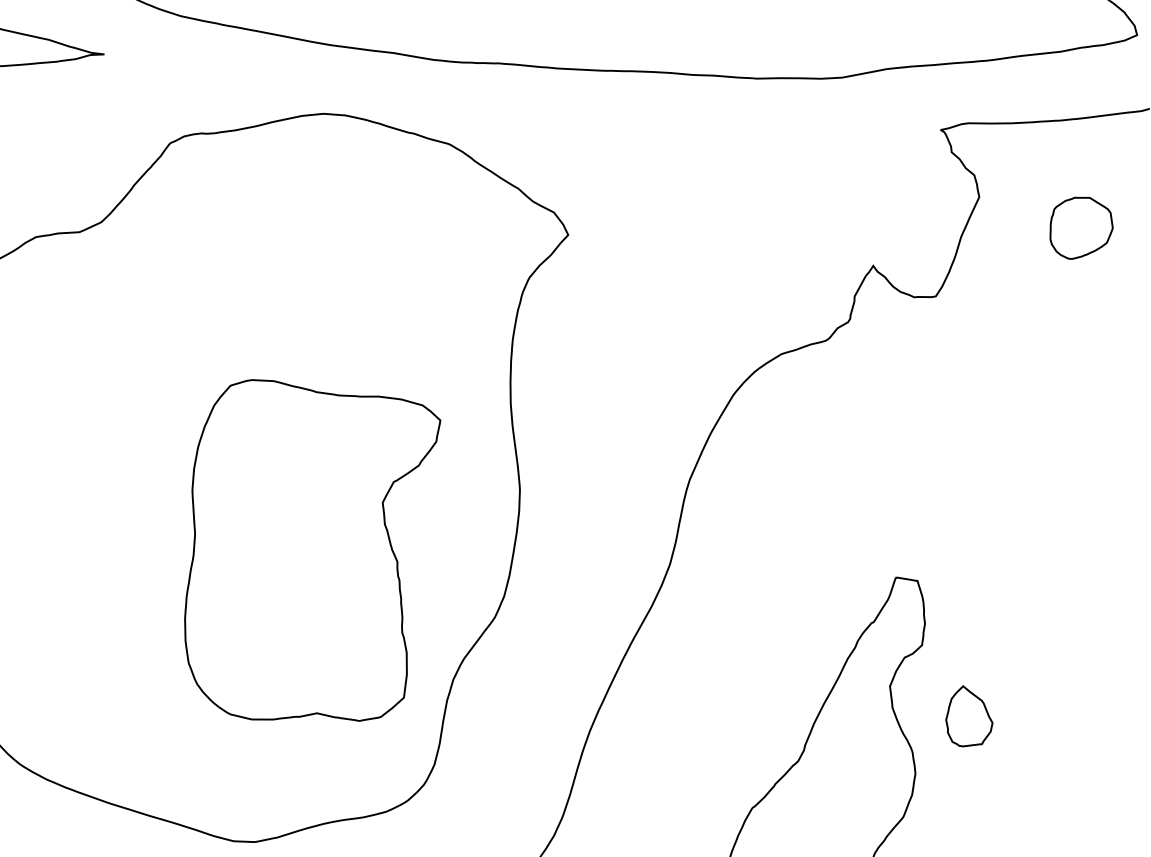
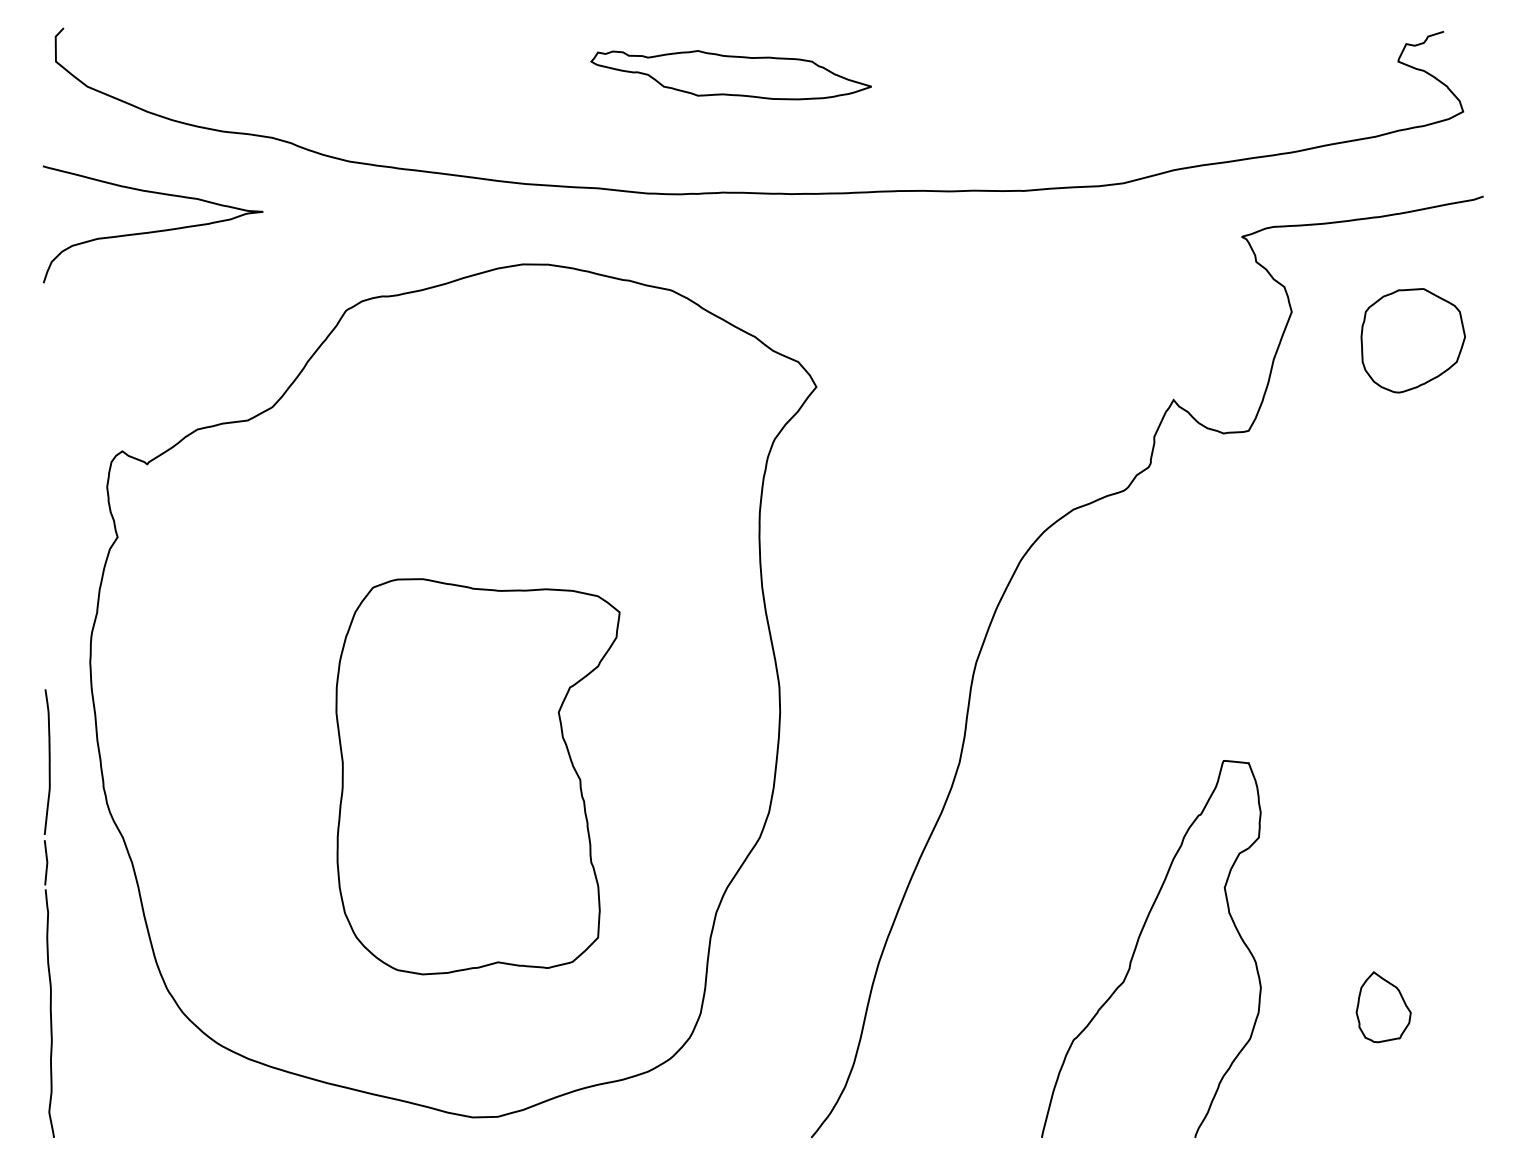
part: (1081, 228) -> (1412, 340), size x1.43
part: (309, 553) -> (477, 776), moved
part: (969, 716) -> (1383, 1007), moved

